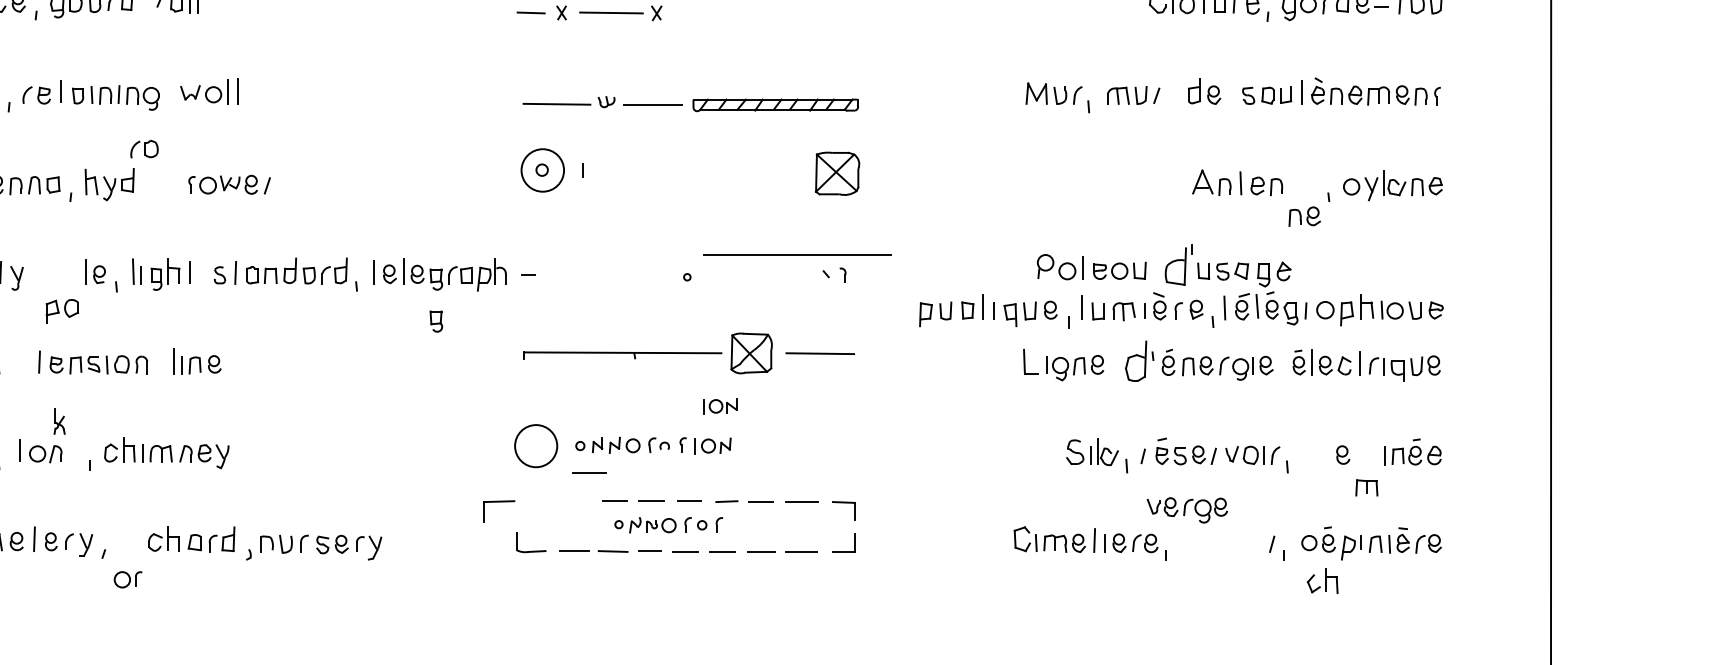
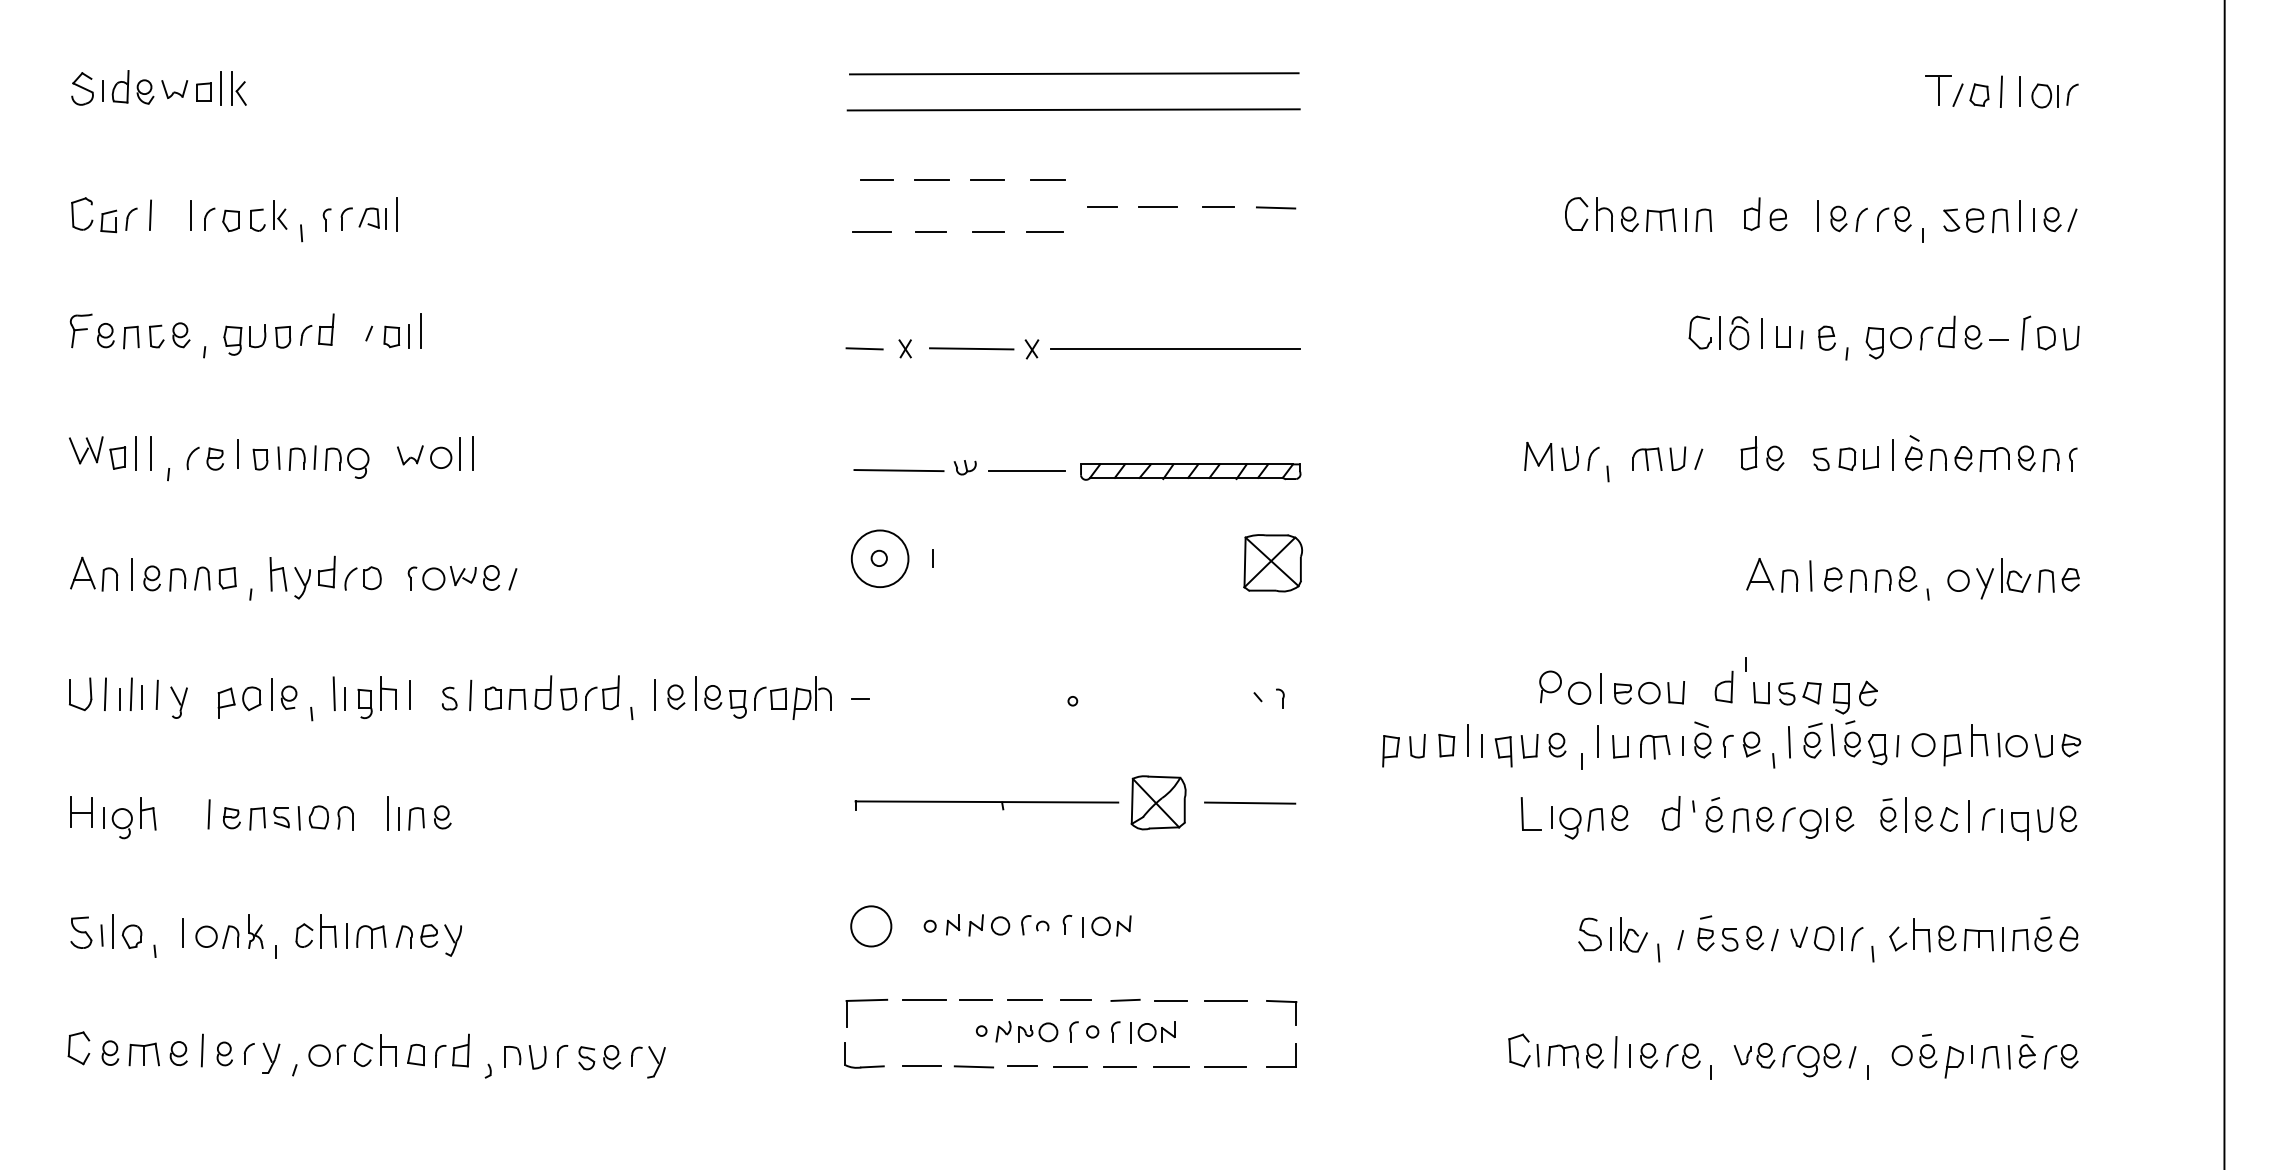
part: (144, 149) -> (362, 578), moved
part: (1304, 216) -> (1895, 579), moved
line: (798, 254) -> (1175, 348), moved
part: (1175, 266) -> (1723, 686), size x0.62
part: (62, 311) -> (239, 702), moved
part: (435, 321) -> (737, 760), removed
part: (1135, 361) -> (1670, 813), size x0.62
part: (720, 406) -> (1152, 1032), moved
part: (59, 421) -> (255, 931), moved
circle: (536, 446) -> (871, 926), size x0.71
line: (589, 473) -> (924, 999), moved
part: (1366, 488) -> (1978, 940), moved
part: (498, 502) -> (866, 1001), moved
part: (1187, 509) -> (1787, 1059), moved
part: (128, 579) -> (327, 1055), moved
part: (1322, 581) -> (1909, 935), moved

